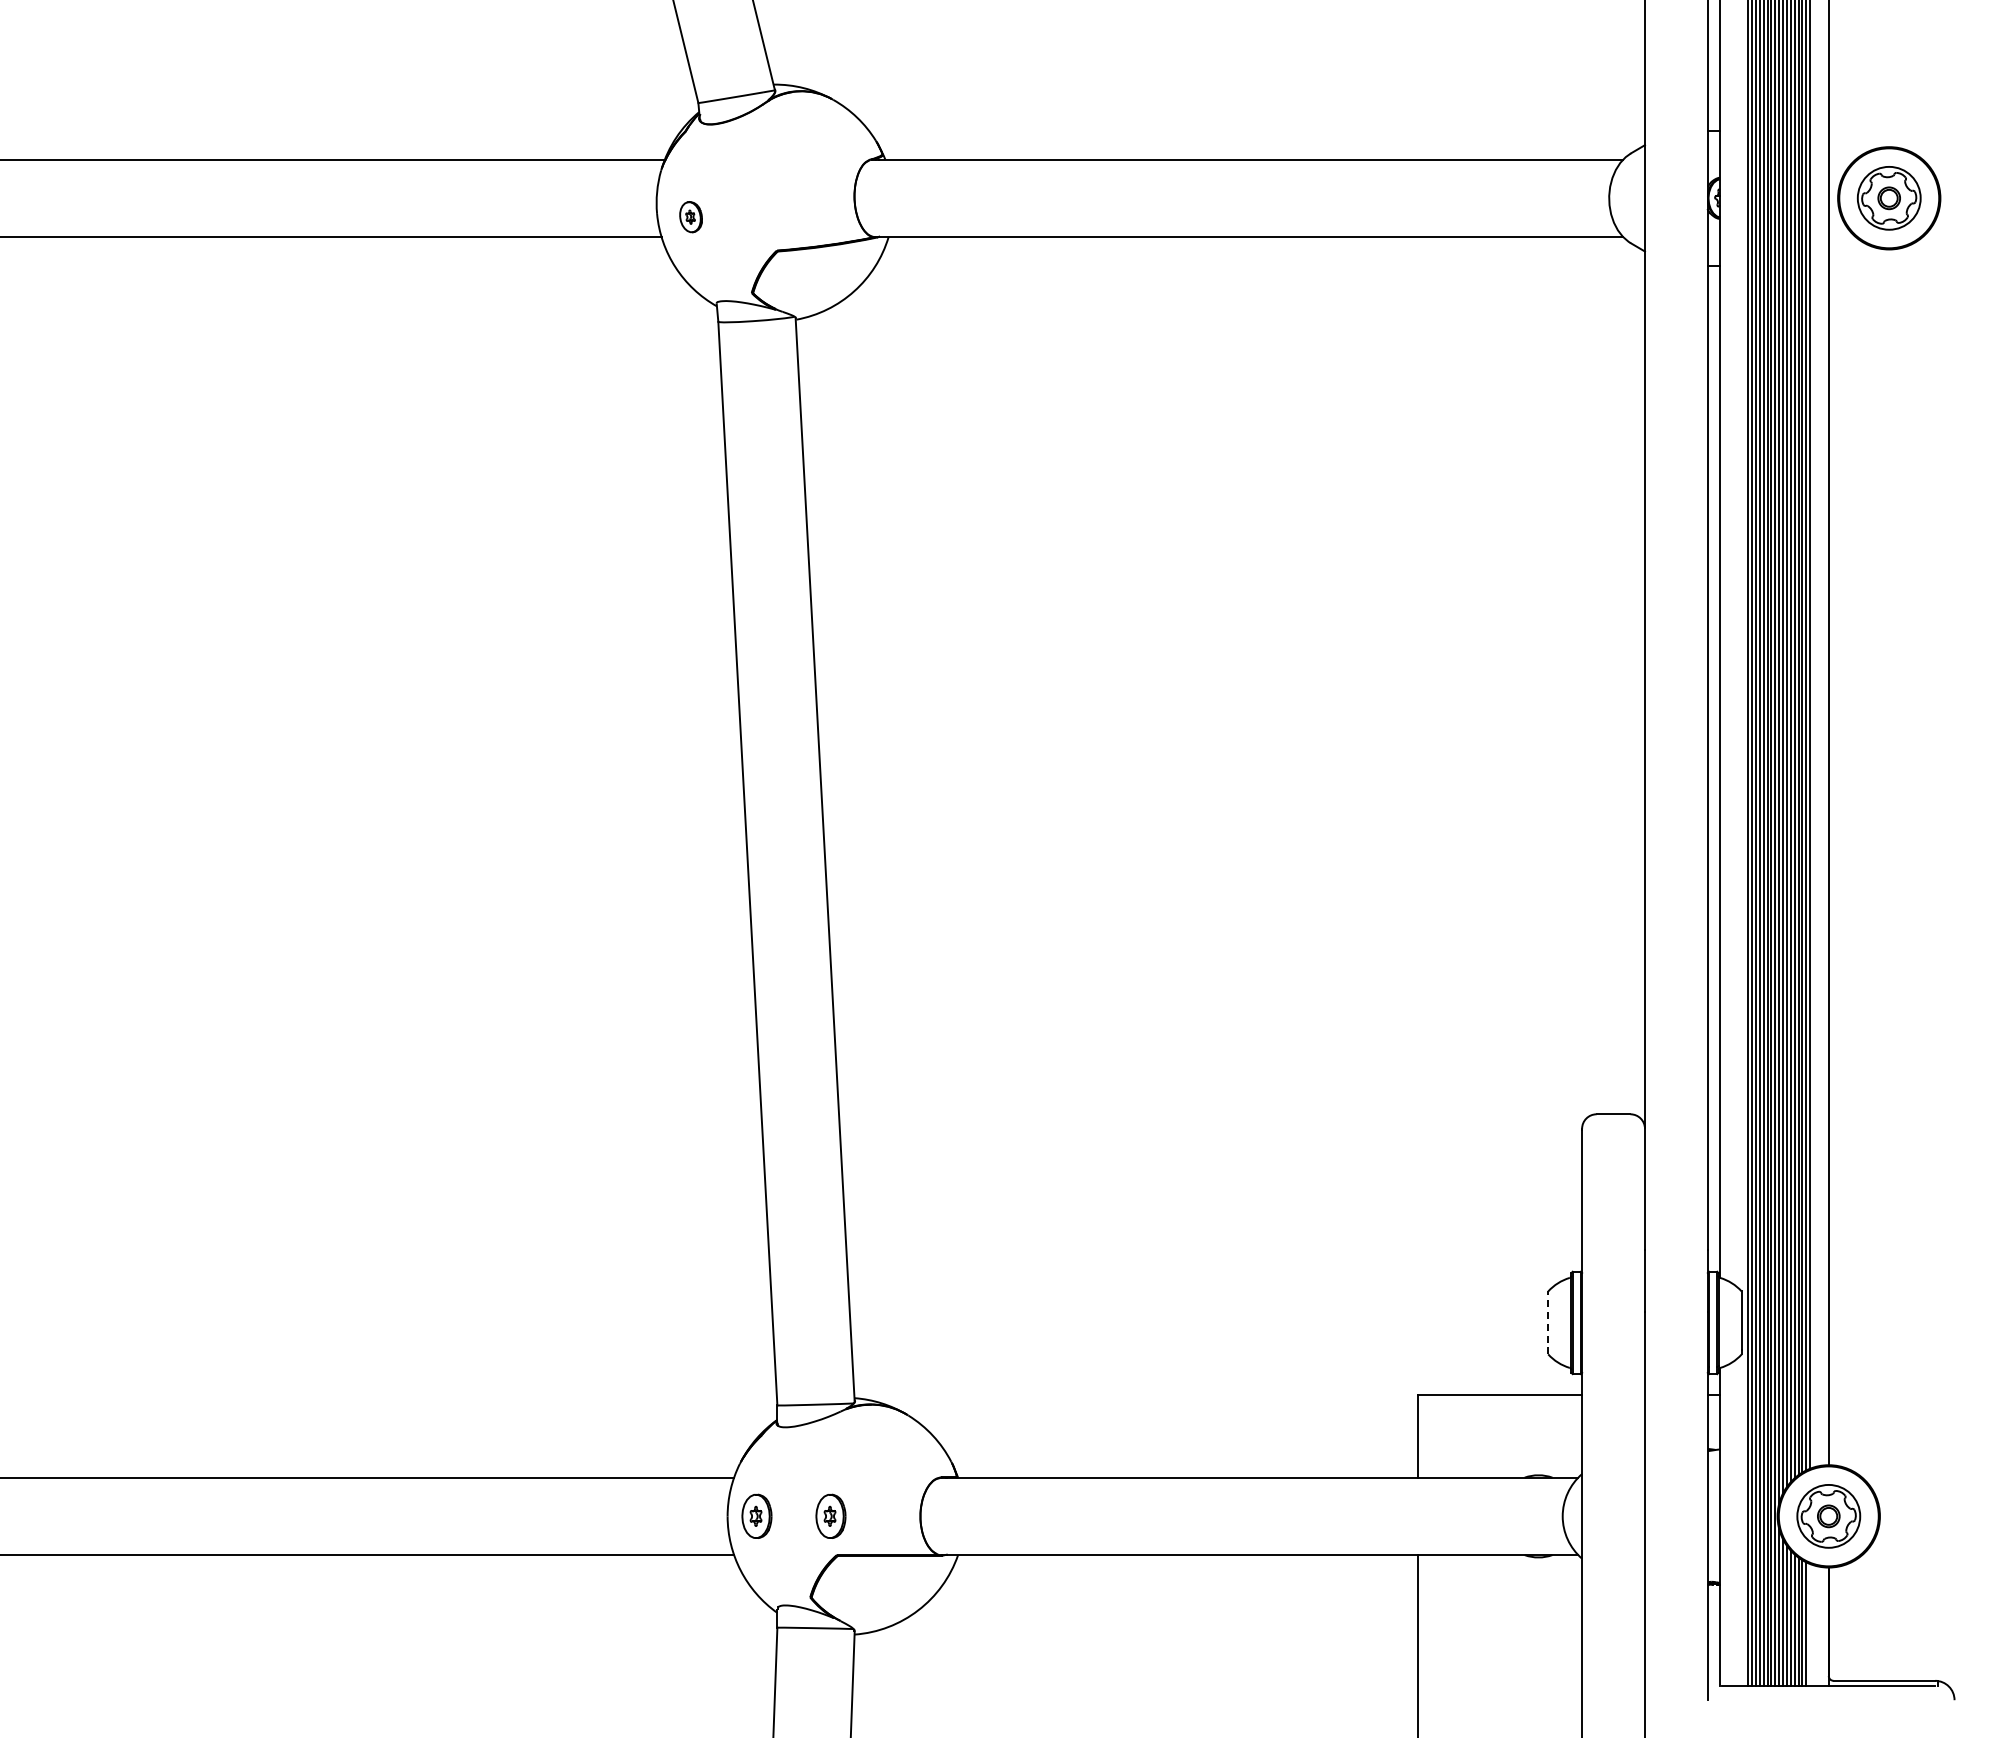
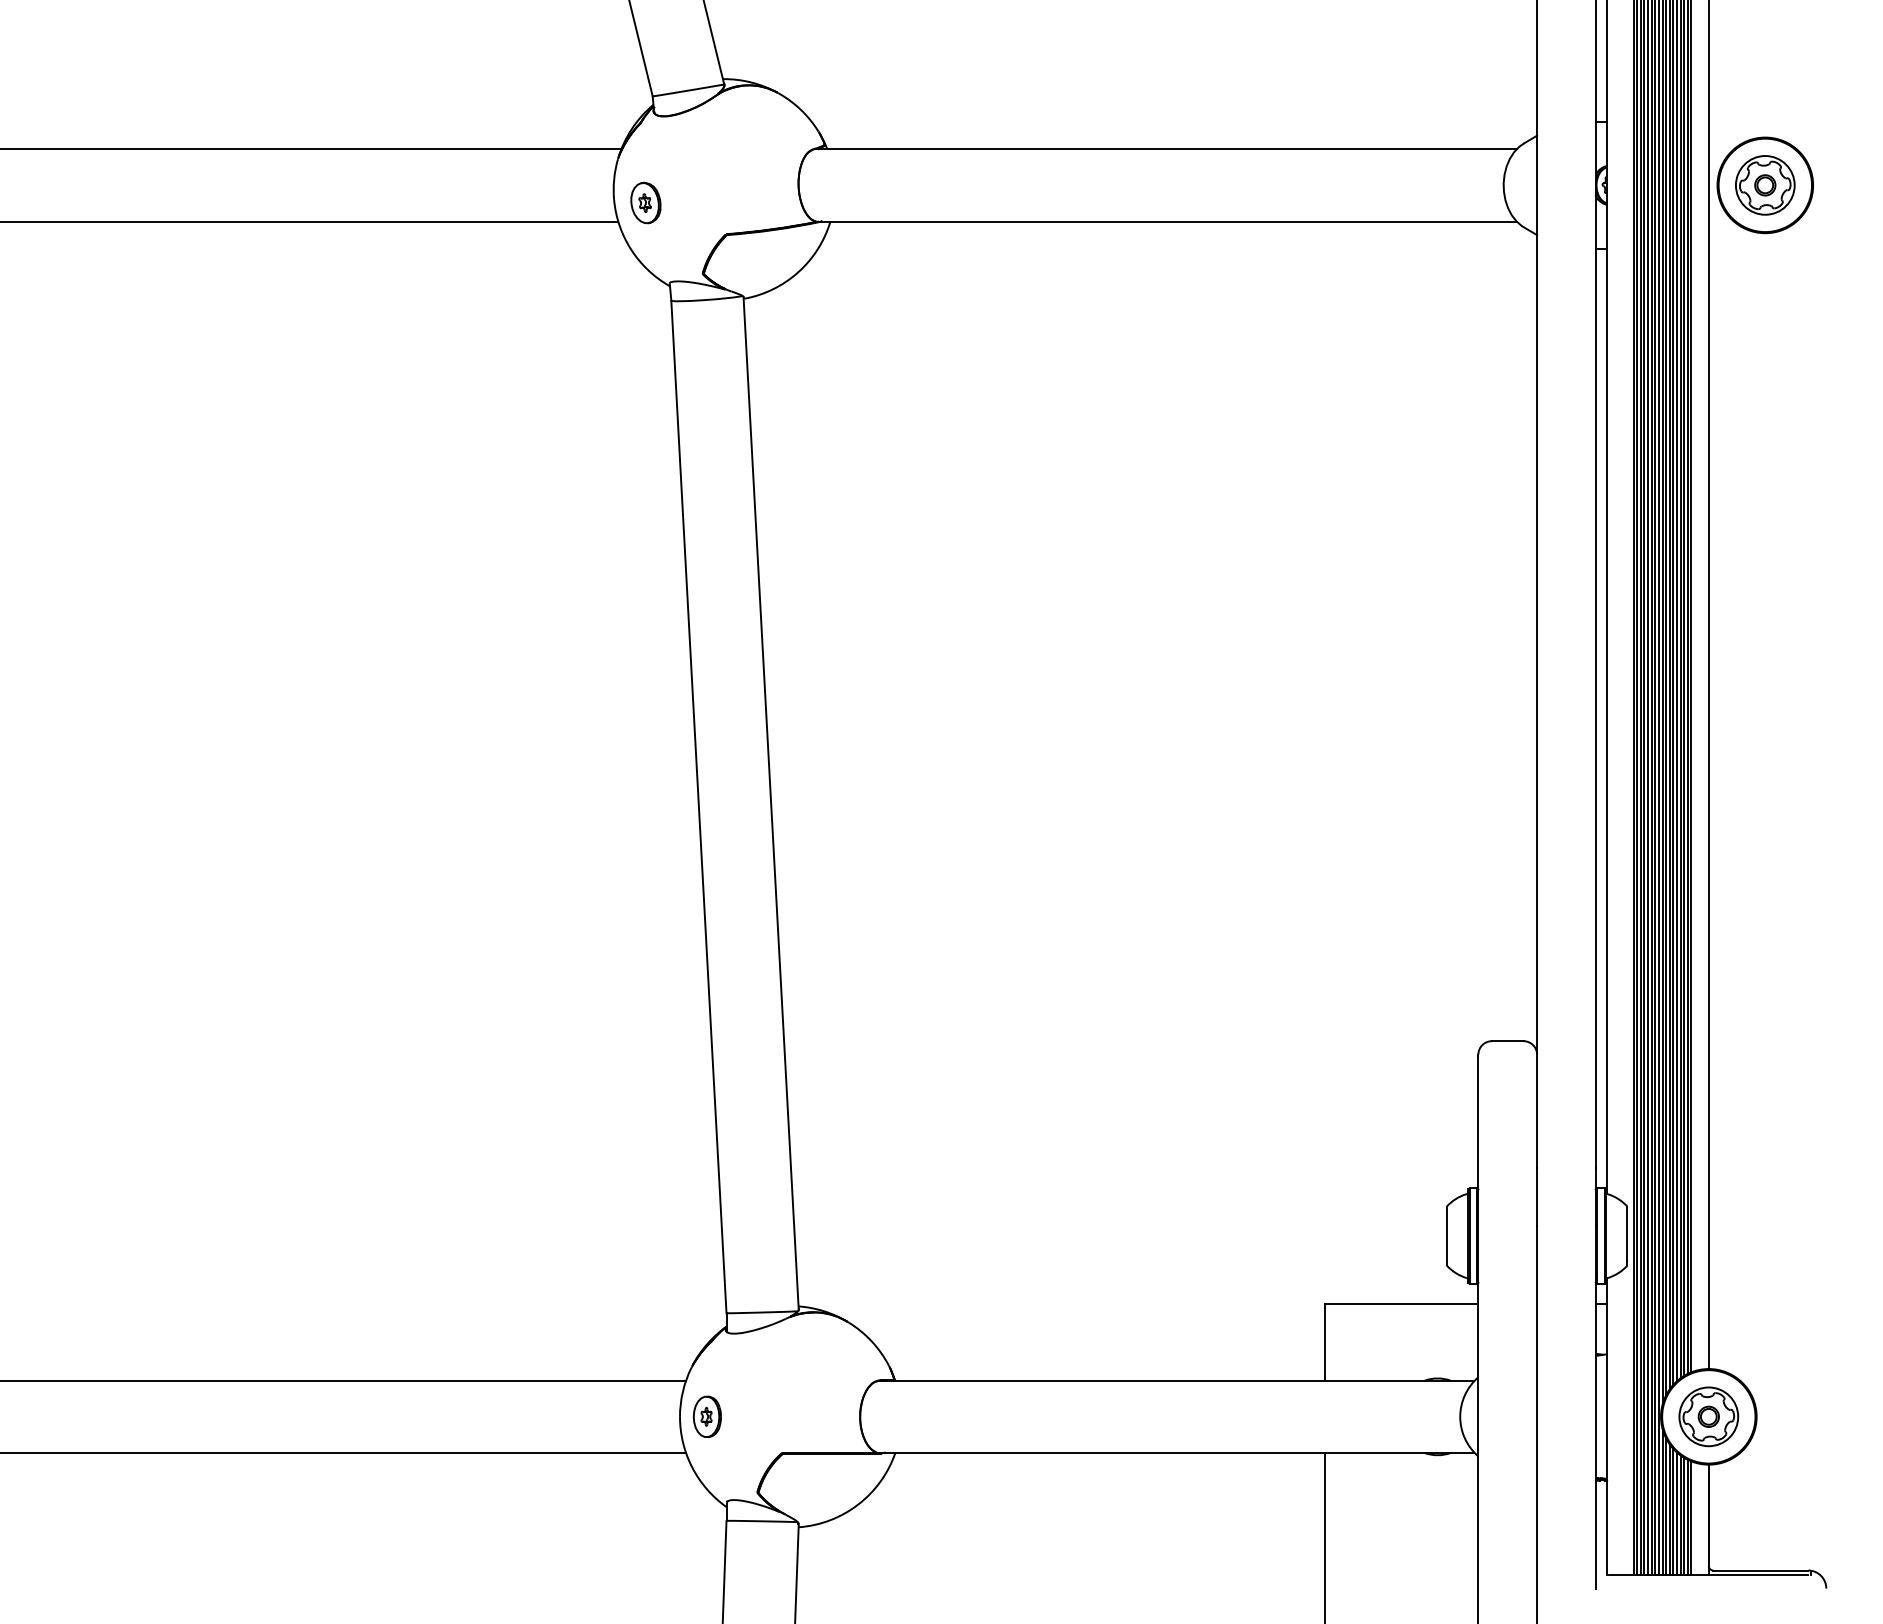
part: (690, 216) -> (645, 202), size x1.43
line: (1548, 1322) -> (1446, 1235), dashed -> solid
part: (830, 1515) -> (776, 1416), removed
line: (1810, 1624) -> (1691, 1517), added

